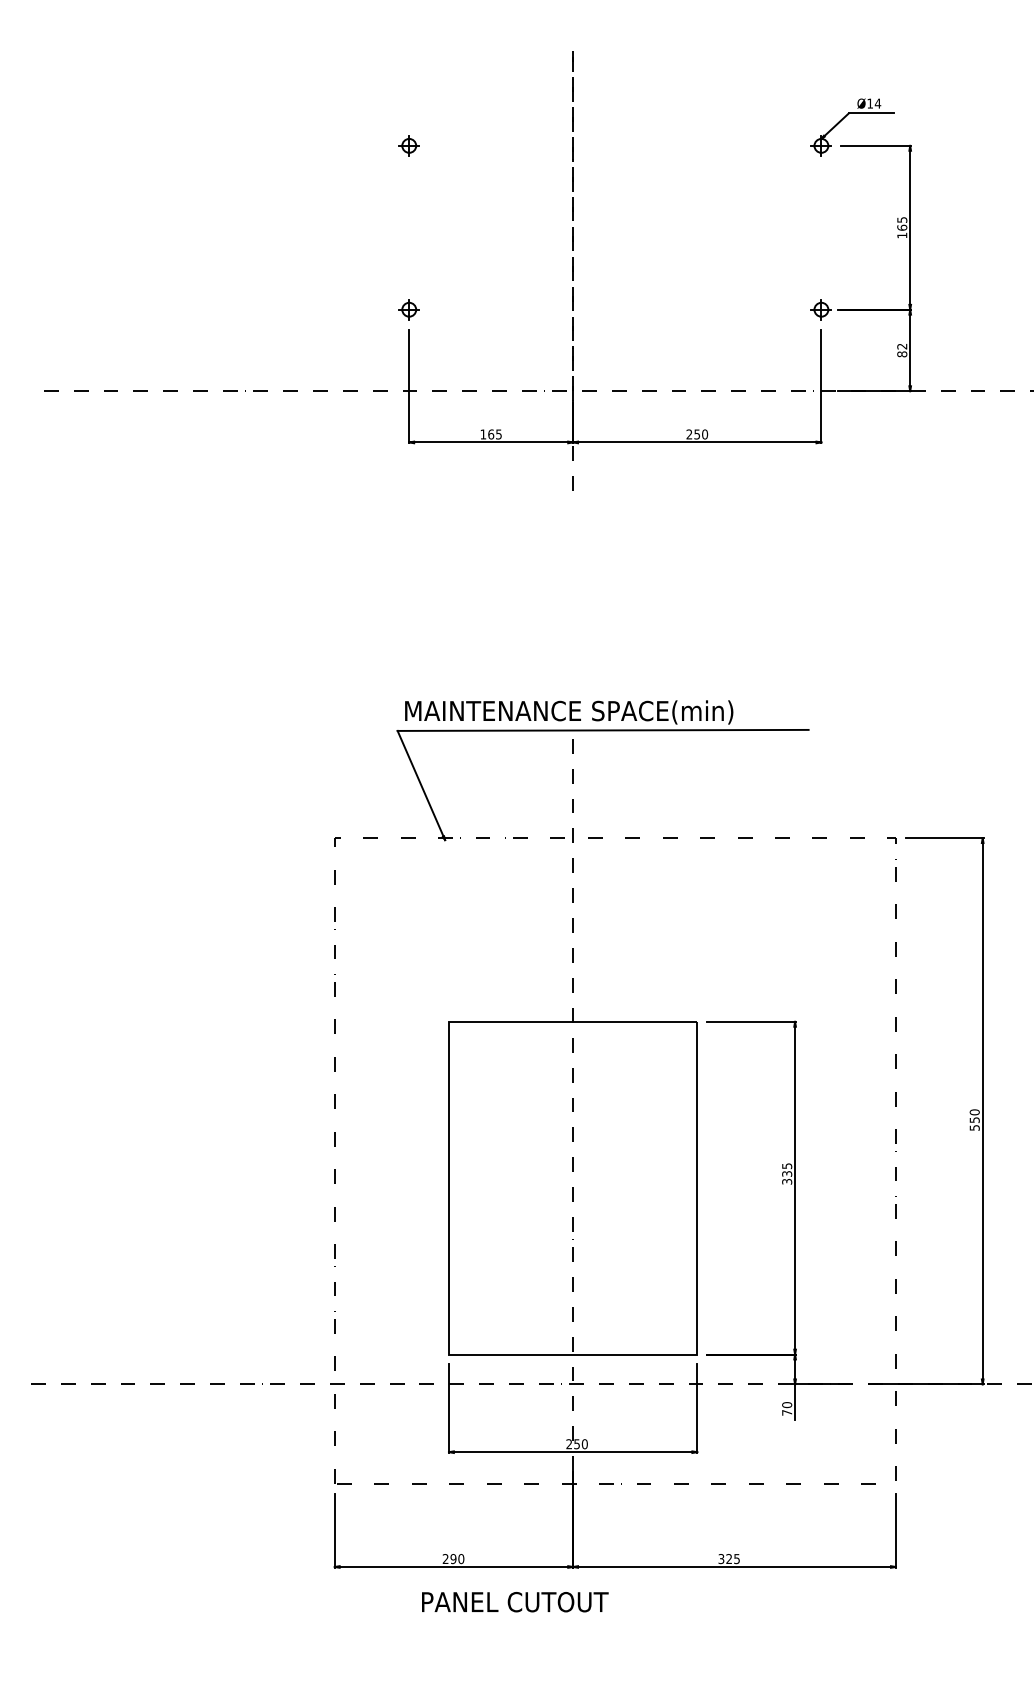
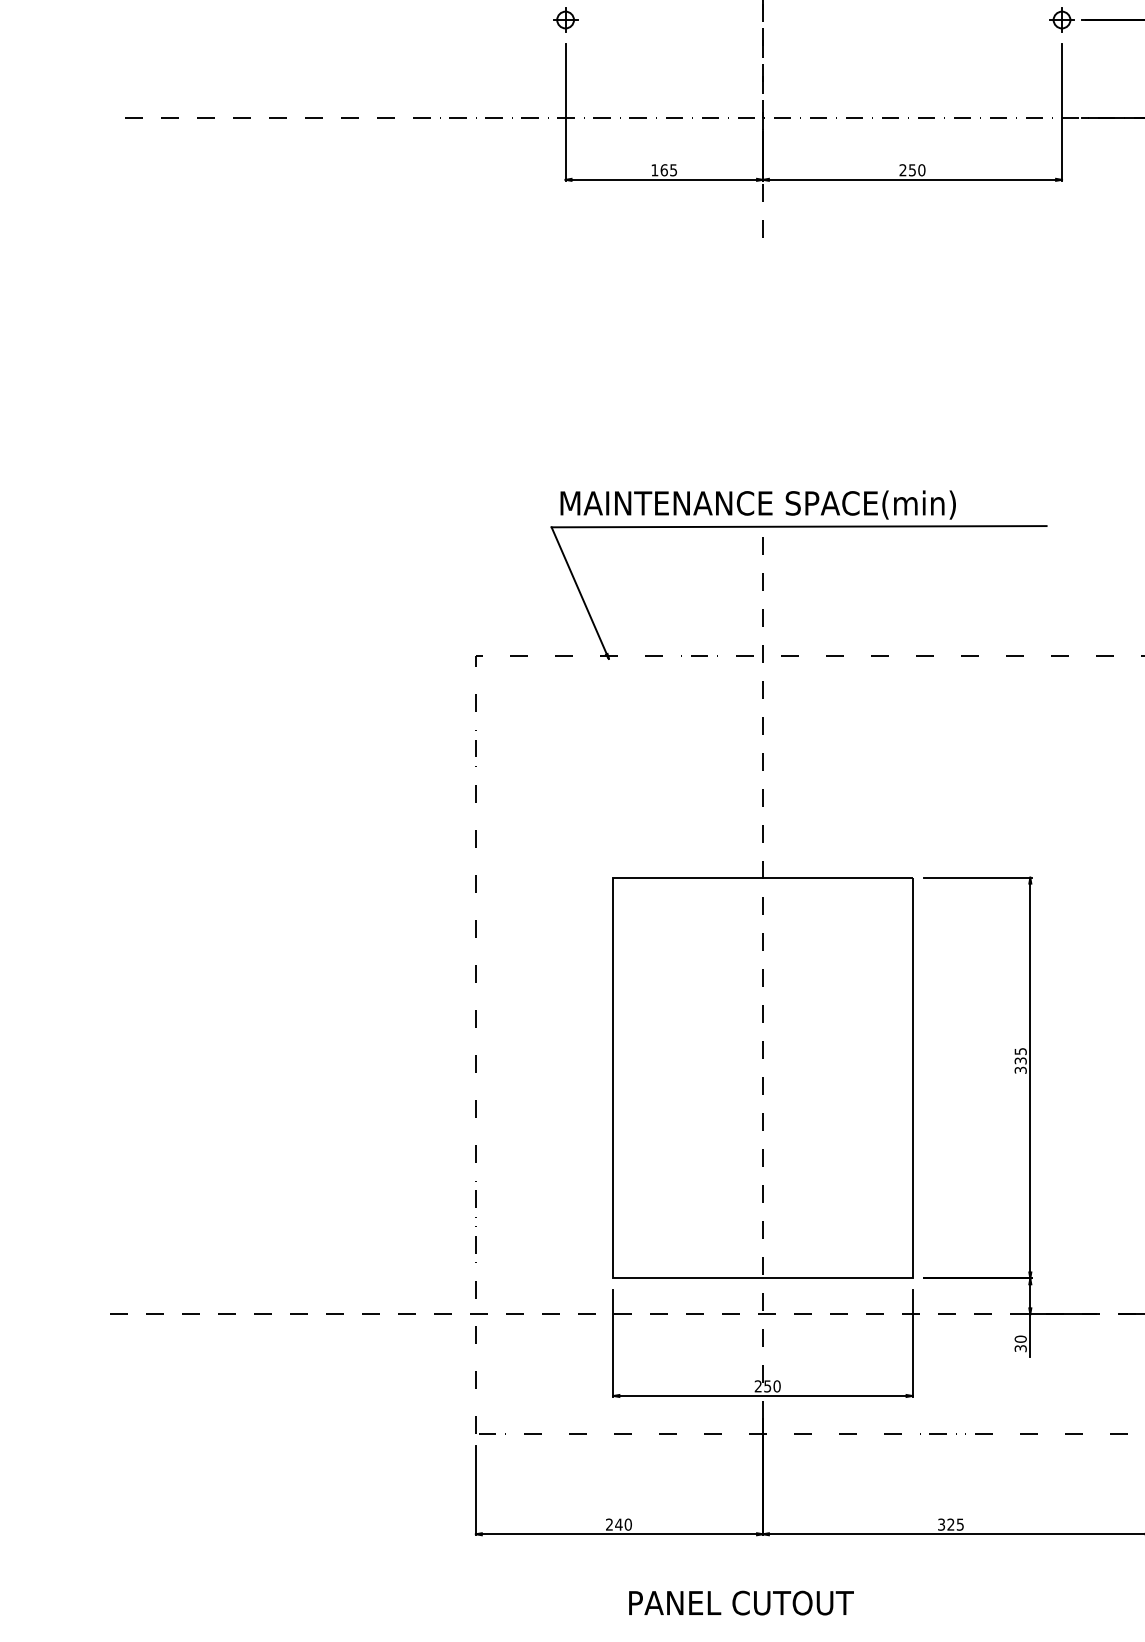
text: (787, 1412) -> (1021, 1348), 70 -> 30
text: (453, 1559) -> (618, 1525), 290 -> 240
text: (515, 1602) -> (741, 1603), moved

